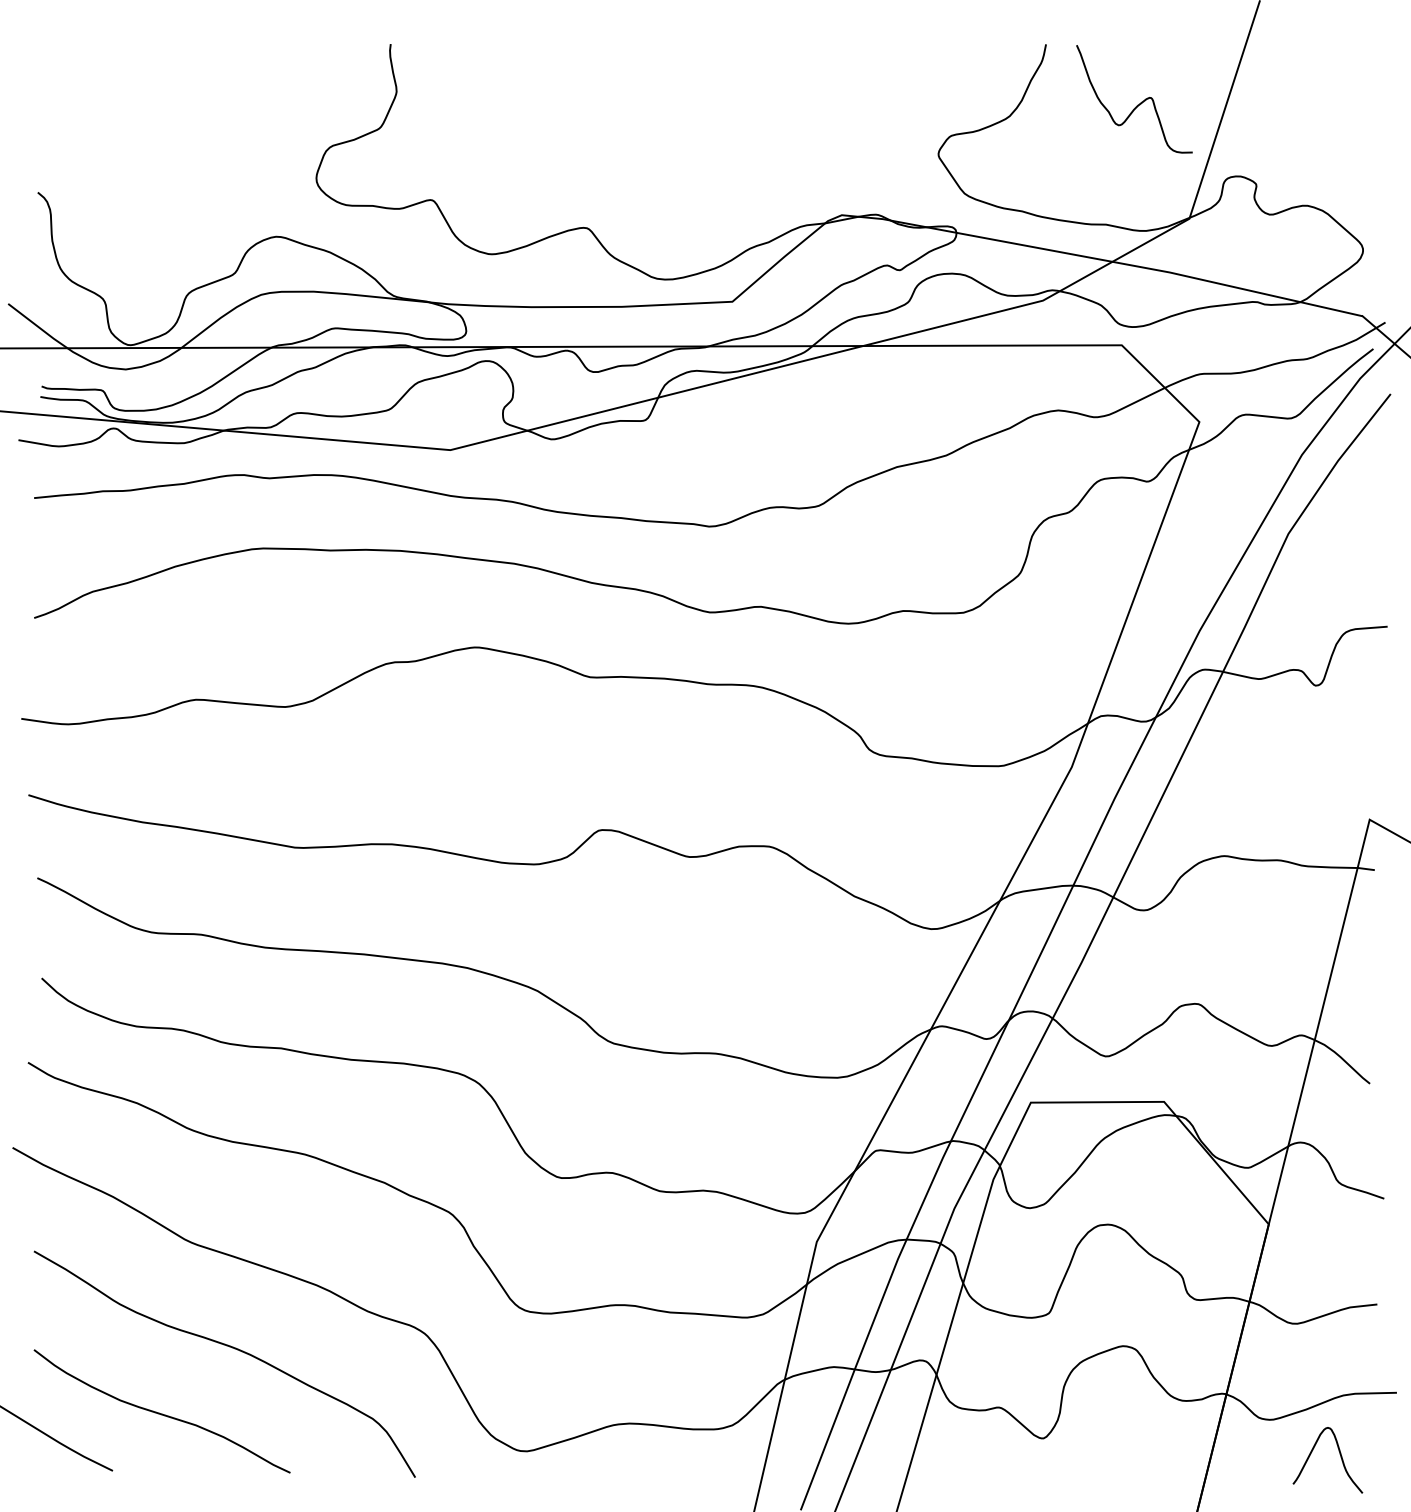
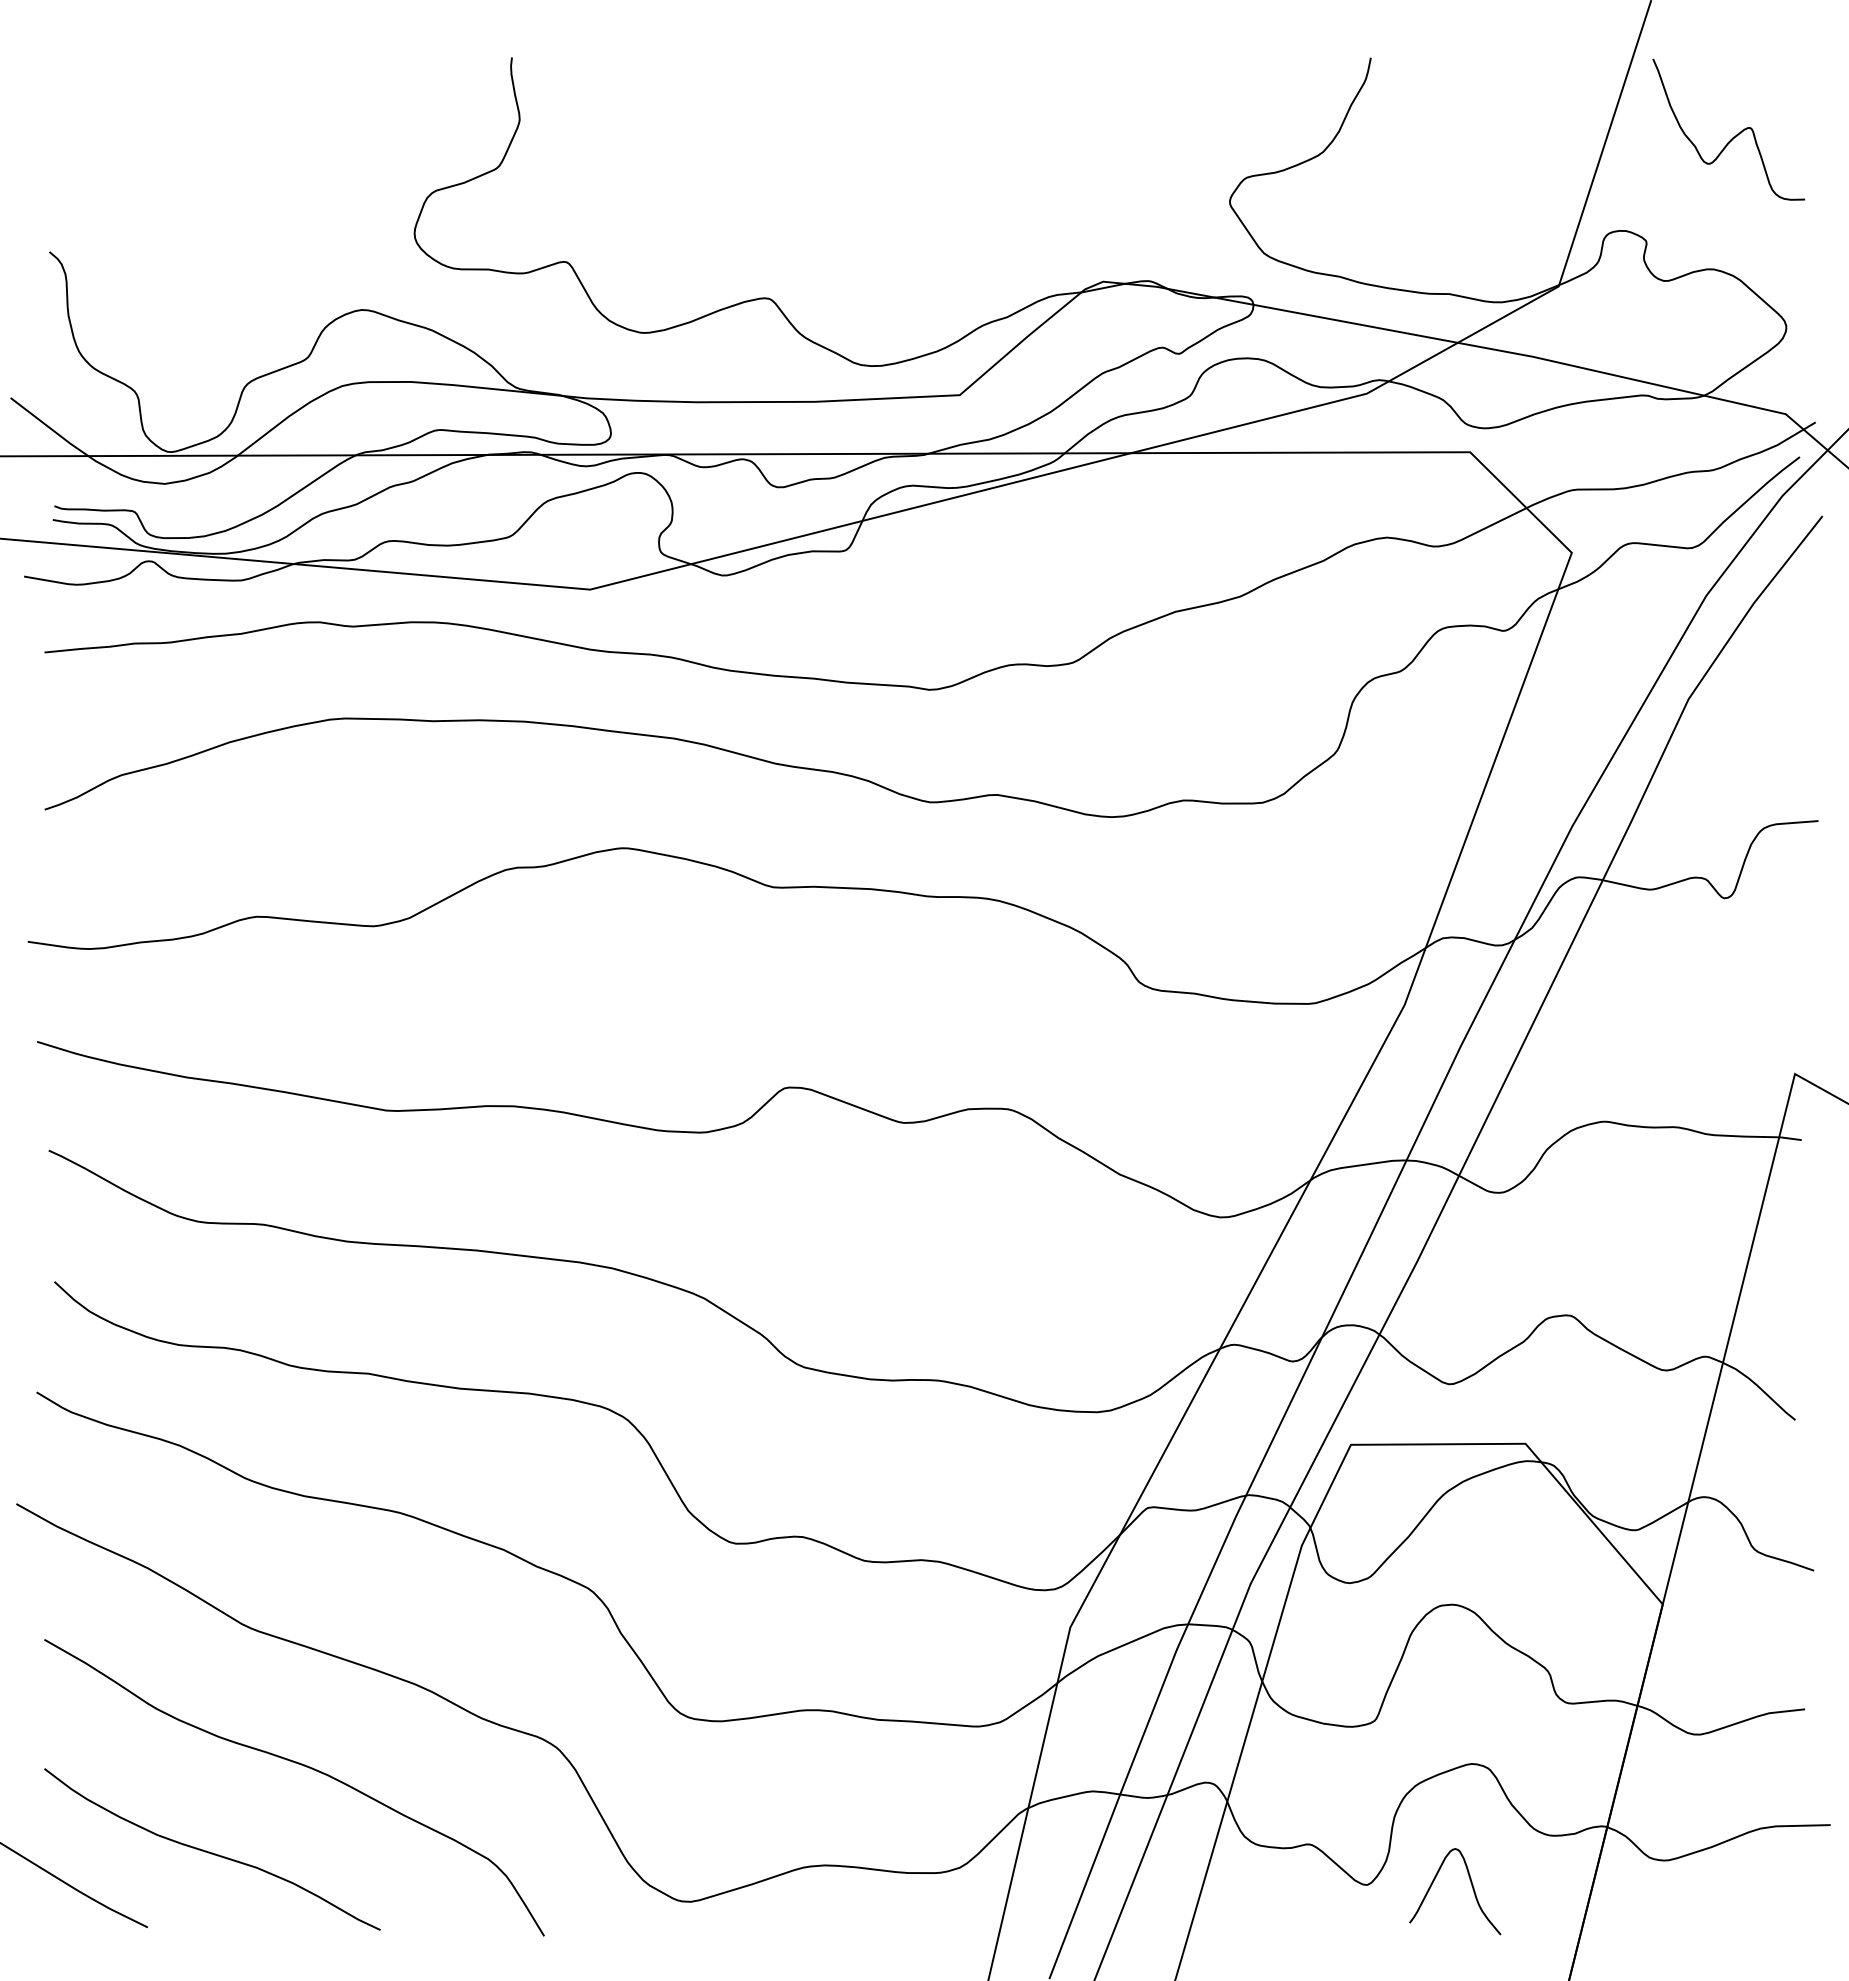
curve: (1138, 104) -> (1733, 136), moved
curve: (1340, 1456) -> (1471, 1886), moved

